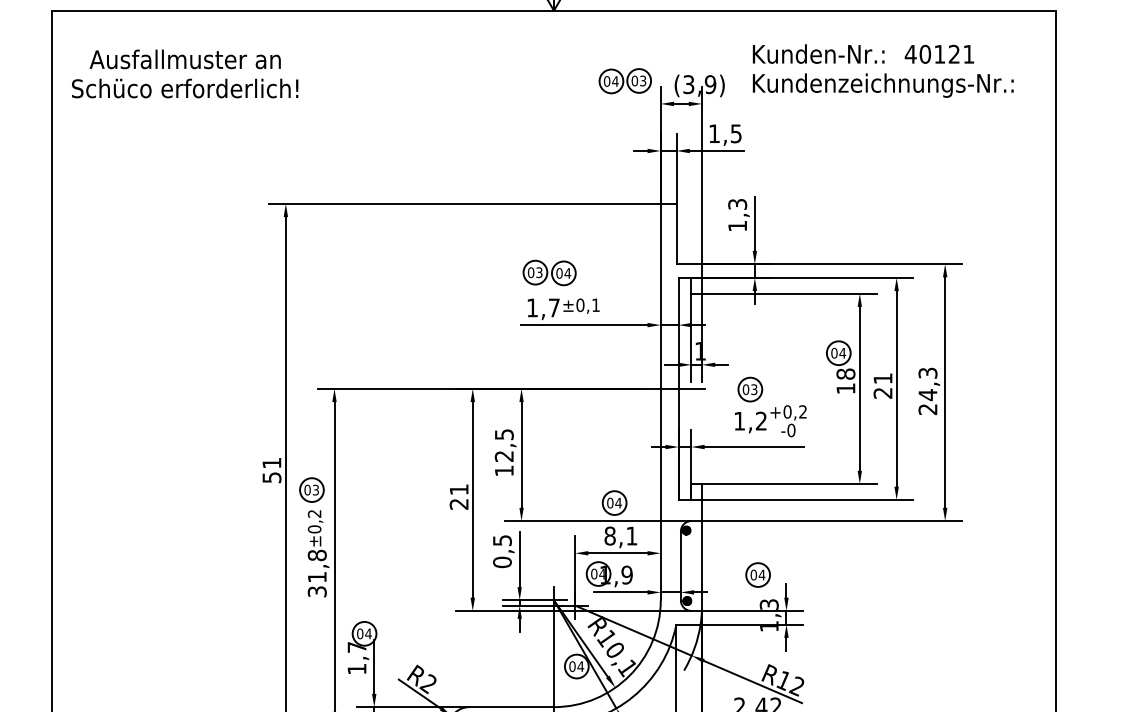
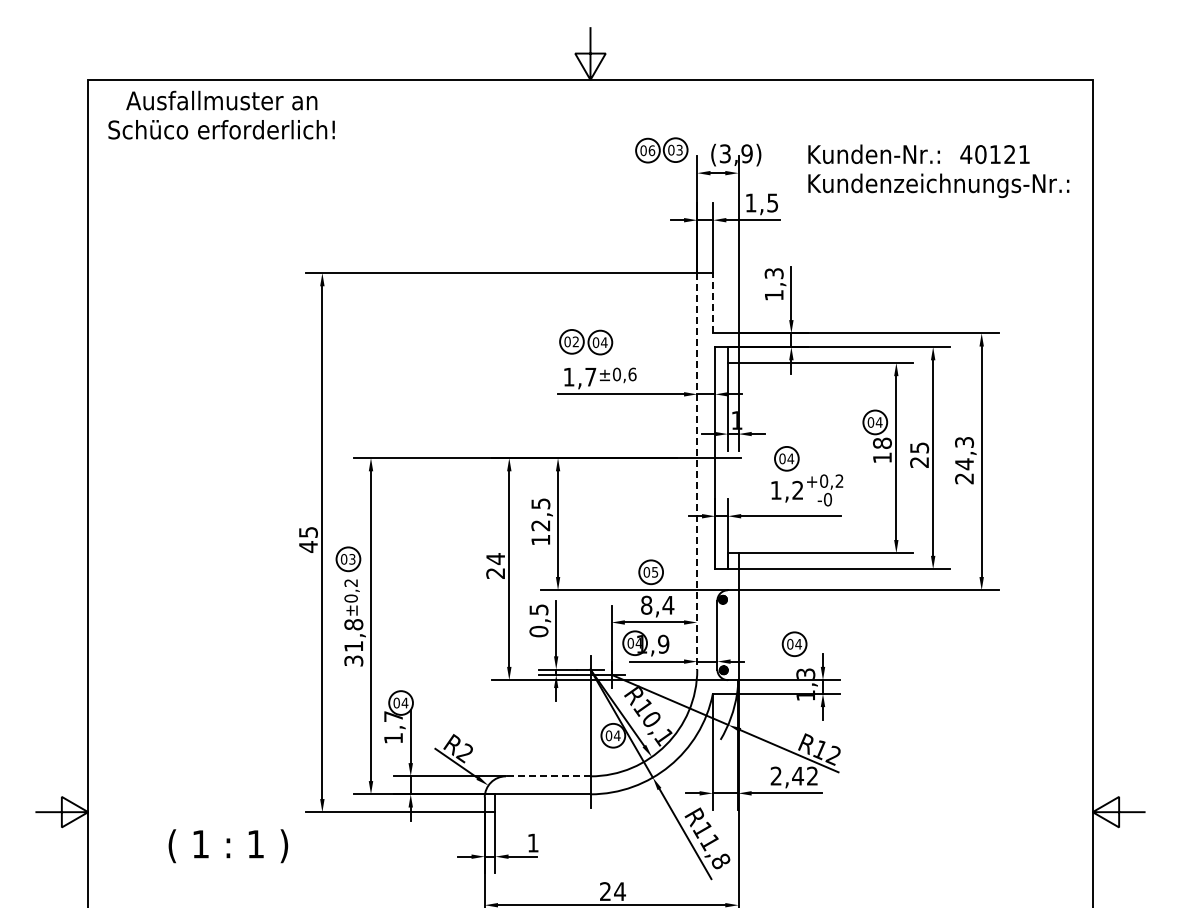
text: (882, 71) -> (938, 171), moved
text: (184, 73) -> (221, 114), moved
text: (614, 81) -> (651, 150), 04 -> 06
line: (676, 233) -> (713, 302), solid -> dashed
text: (538, 273) -> (575, 342), 03 -> 02
text: (595, 305) -> (632, 374), ±0,1 -> ±0,6
text: (882, 378) -> (919, 447), 21 -> 25
text: (753, 389) -> (790, 458), 03 -> 04
line: (660, 402) -> (697, 471), solid -> dashed
text: (271, 470) -> (308, 539), 51 -> 45
text: (458, 489) -> (495, 558), 21 -> 24
text: (617, 503) -> (654, 572), 04 -> 05
text: (631, 536) -> (668, 605), 8,1 -> 8,4
line: (510, 707) -> (547, 776), solid -> dashed

